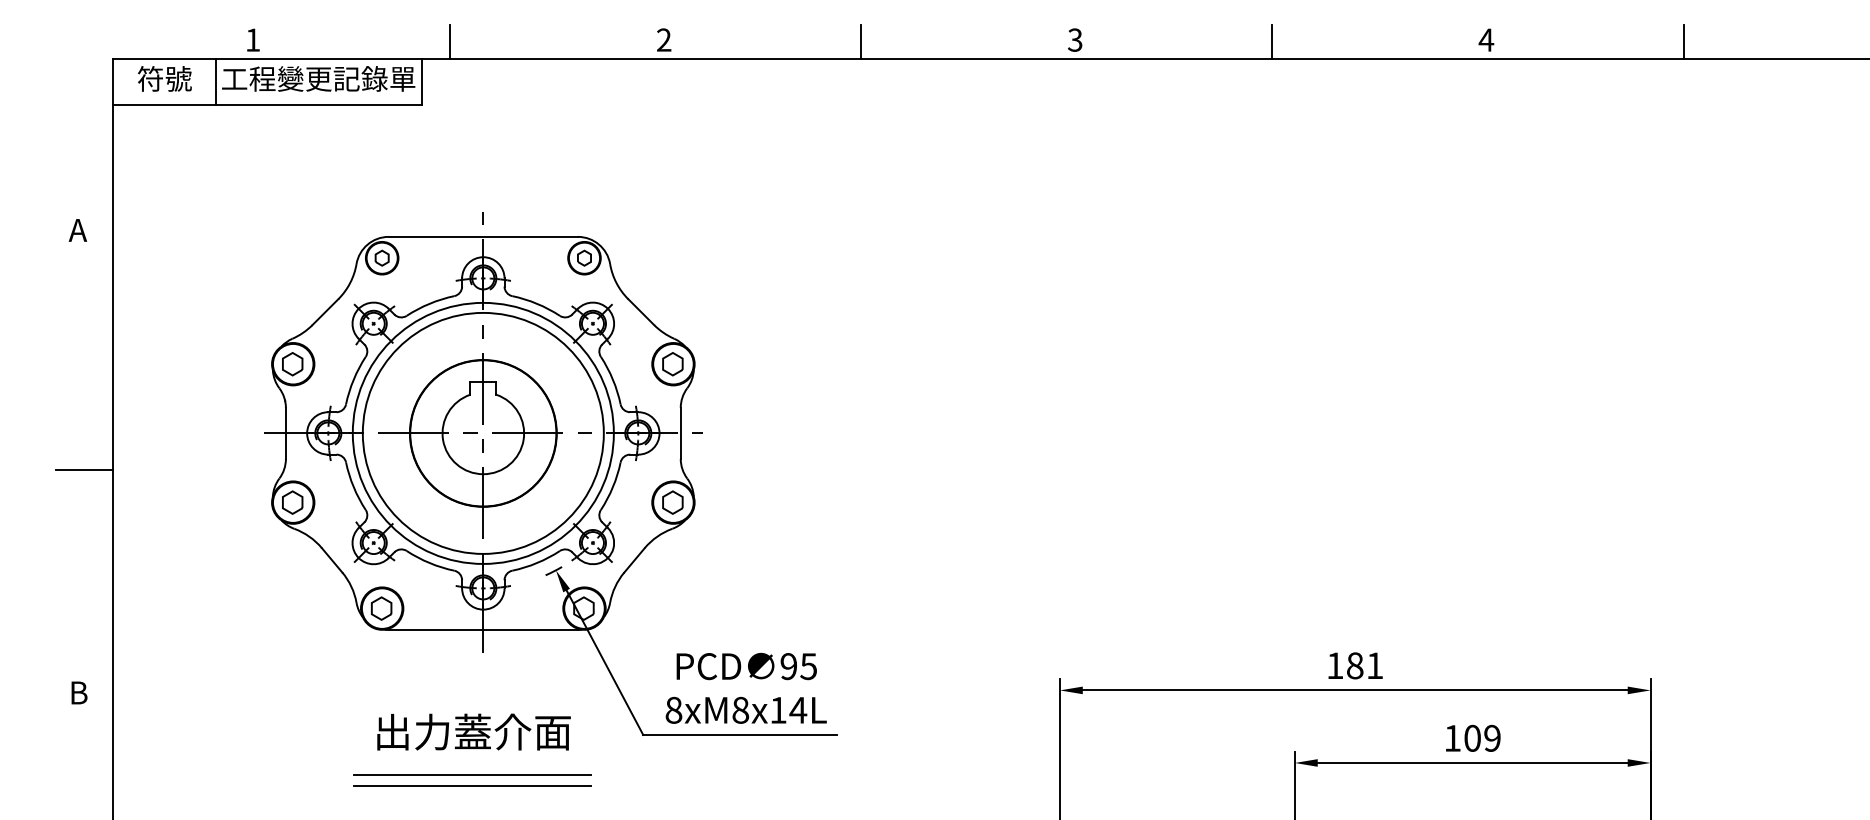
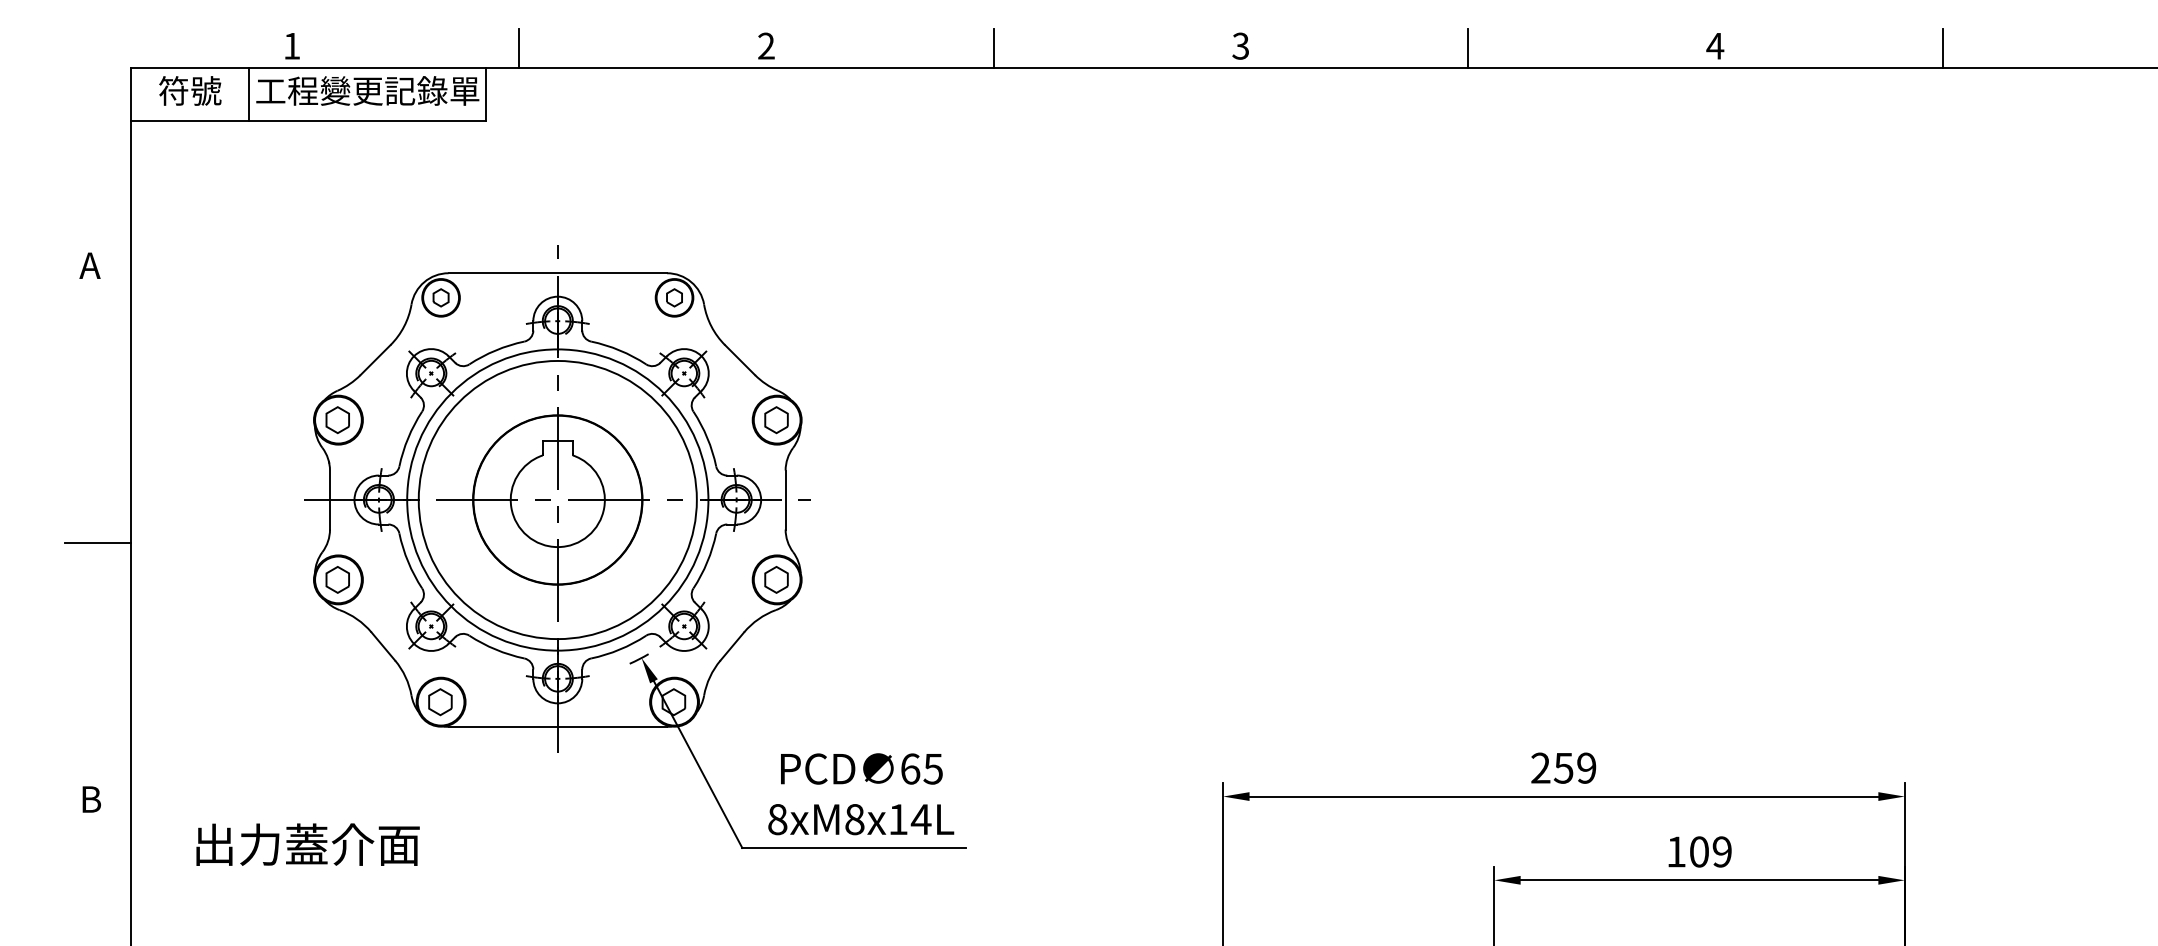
text: (1354, 665) -> (1563, 767), 181 -> 259
text: (788, 666) -> (910, 768), 95 -> 65
text: (473, 731) -> (307, 844), moved
line: (471, 774) -> (544, 893), removed
line: (471, 785) -> (544, 906), removed

